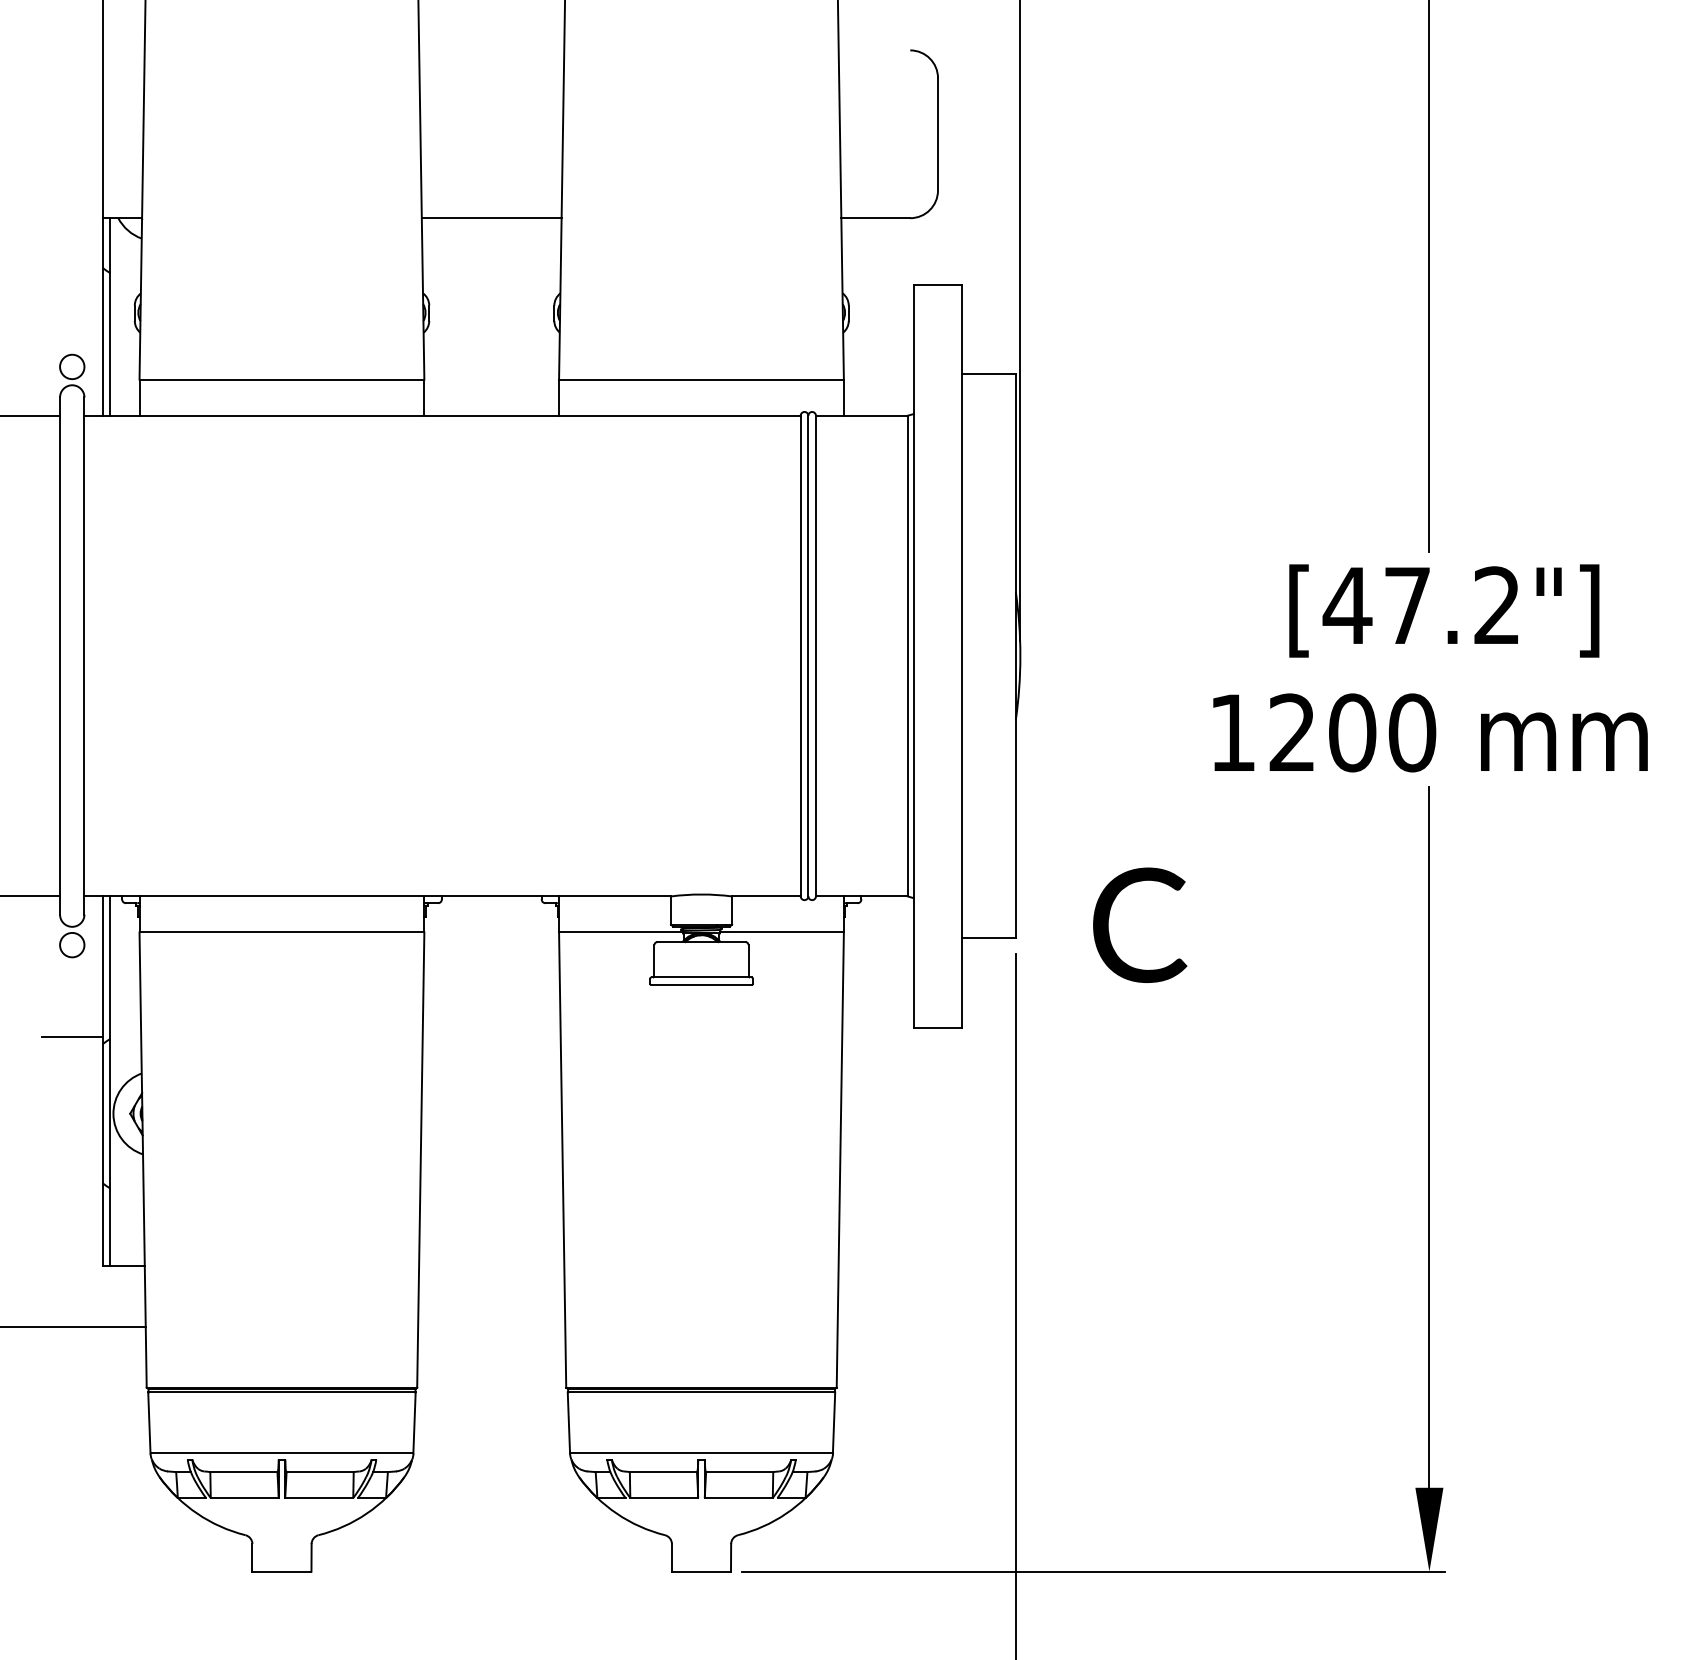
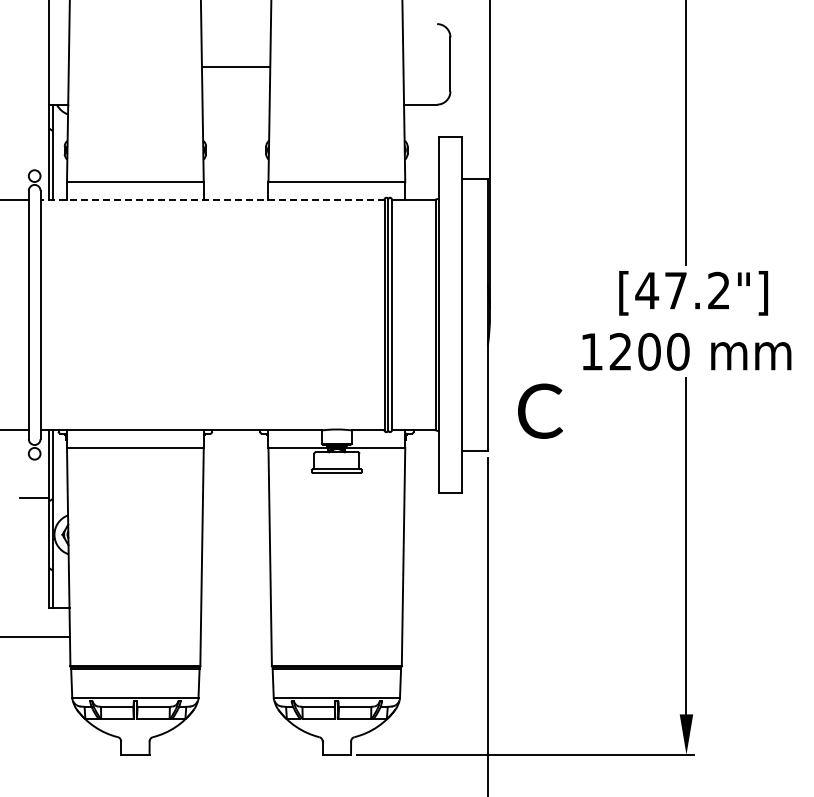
line: (490, 217) -> (235, 66), moved
line: (442, 415) -> (212, 199), solid -> dashed
text: (1140, 923) -> (540, 410), moved

